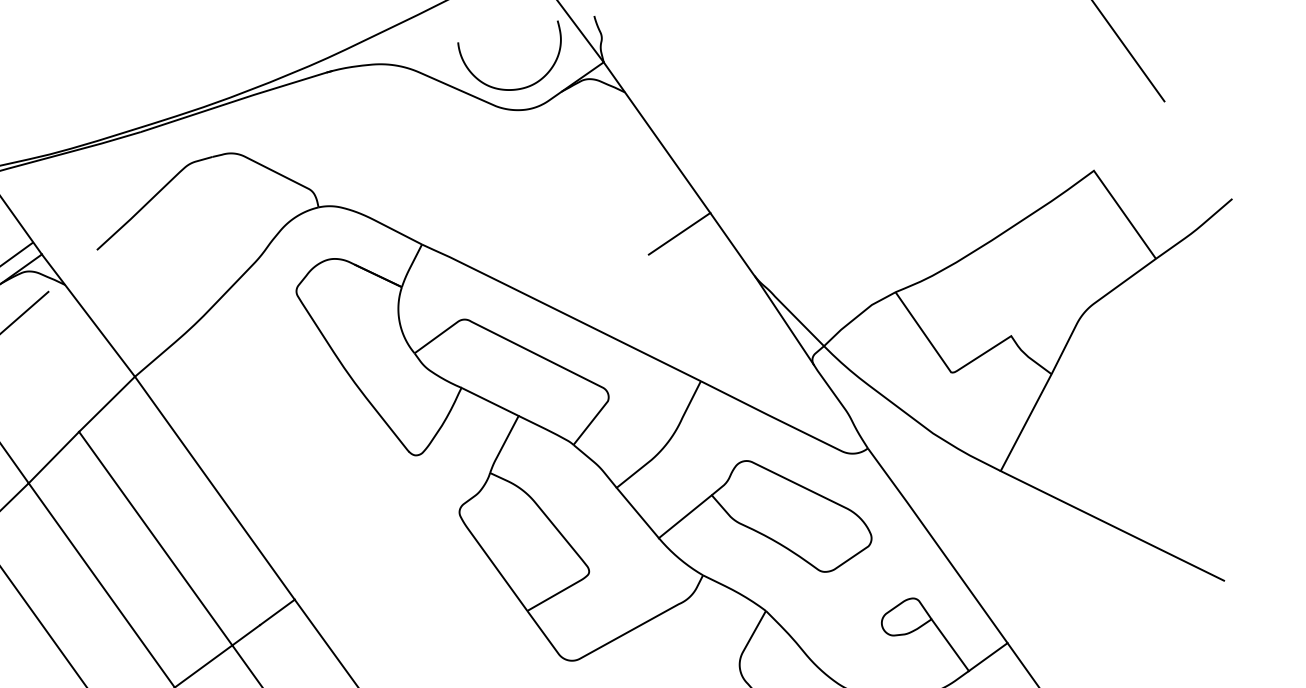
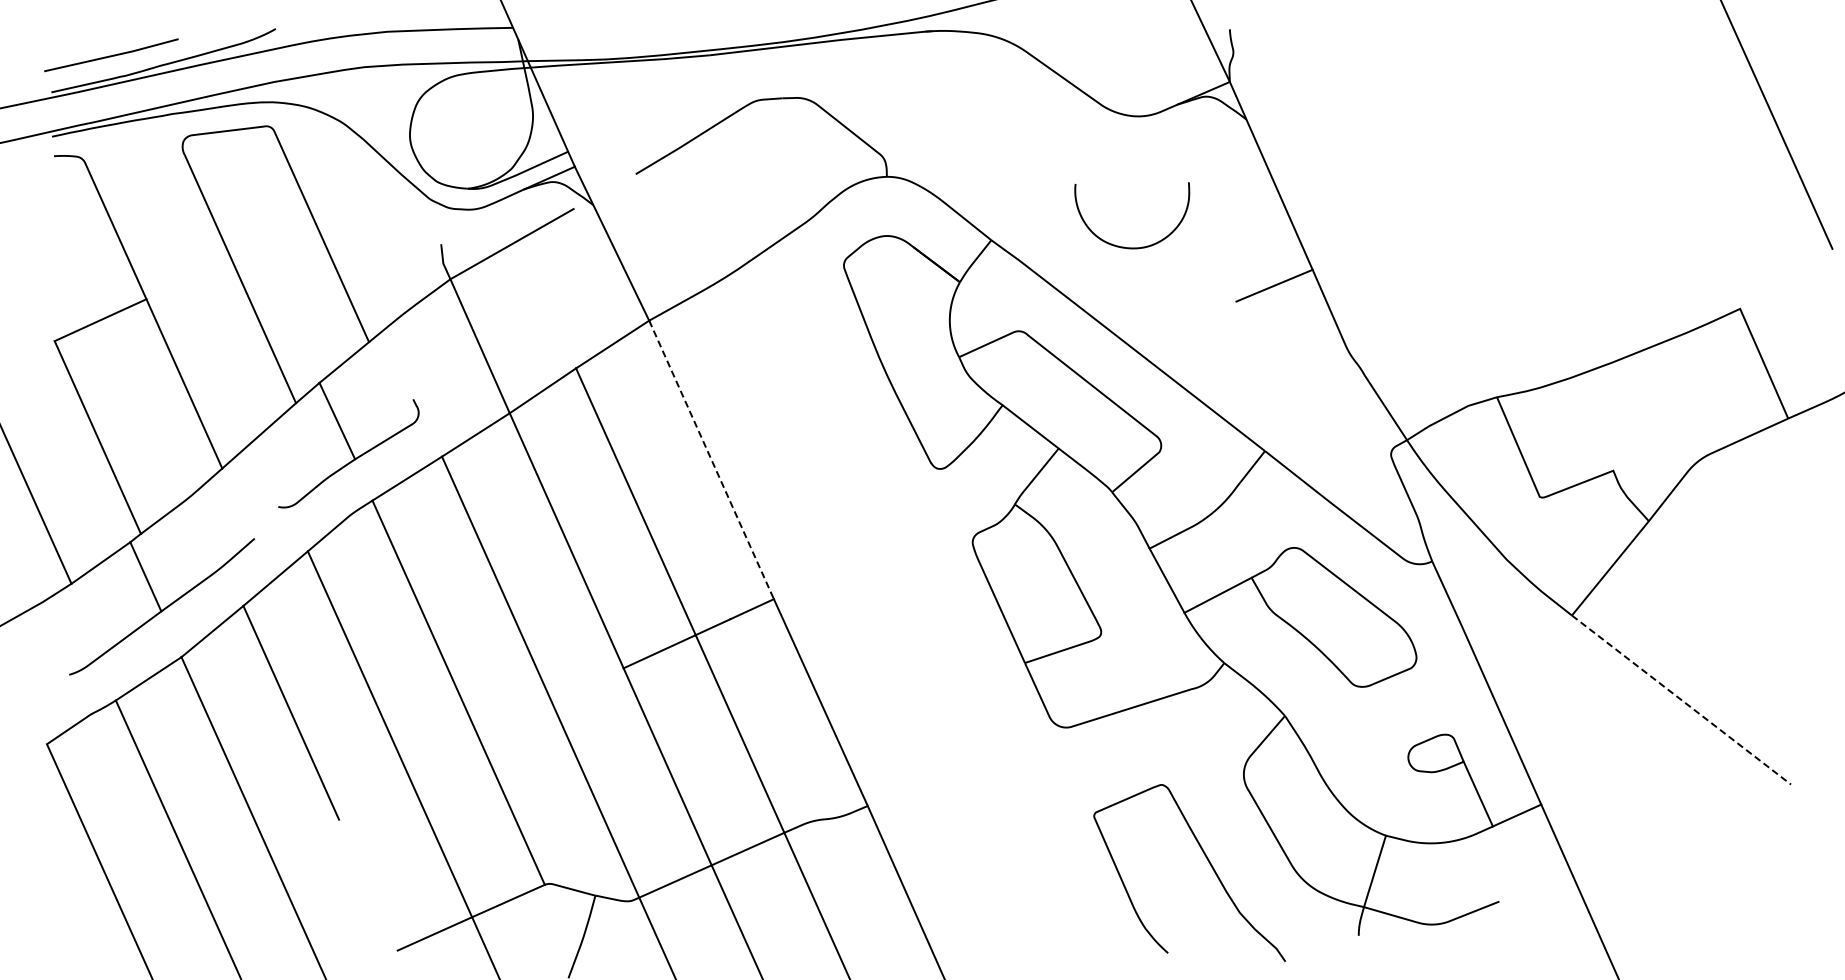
curve: (519, 88) -> (1132, 247), moved
line: (784, 320) -> (1369, 403), removed
line: (214, 487) -> (711, 459), solid -> dashed
line: (1112, 526) -> (1681, 700), solid -> dashed

